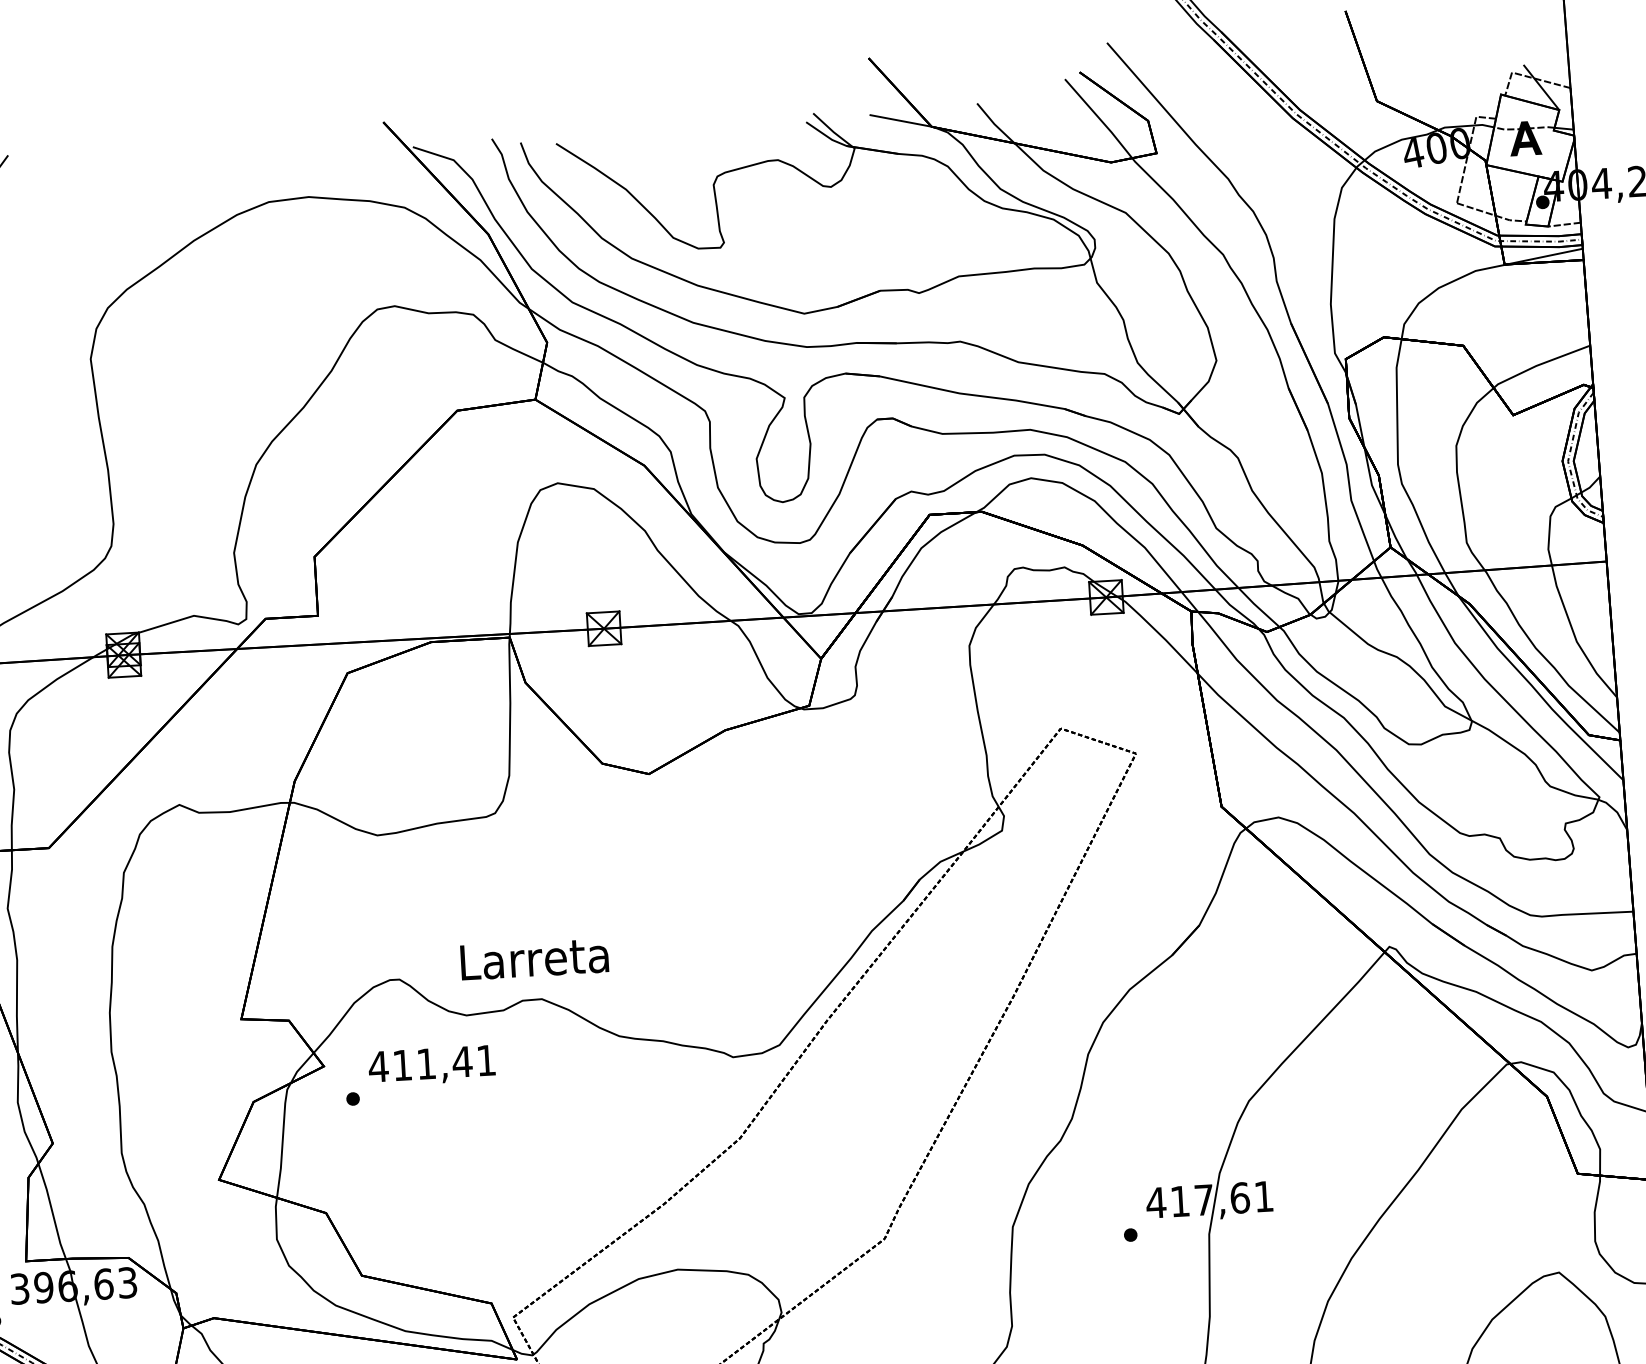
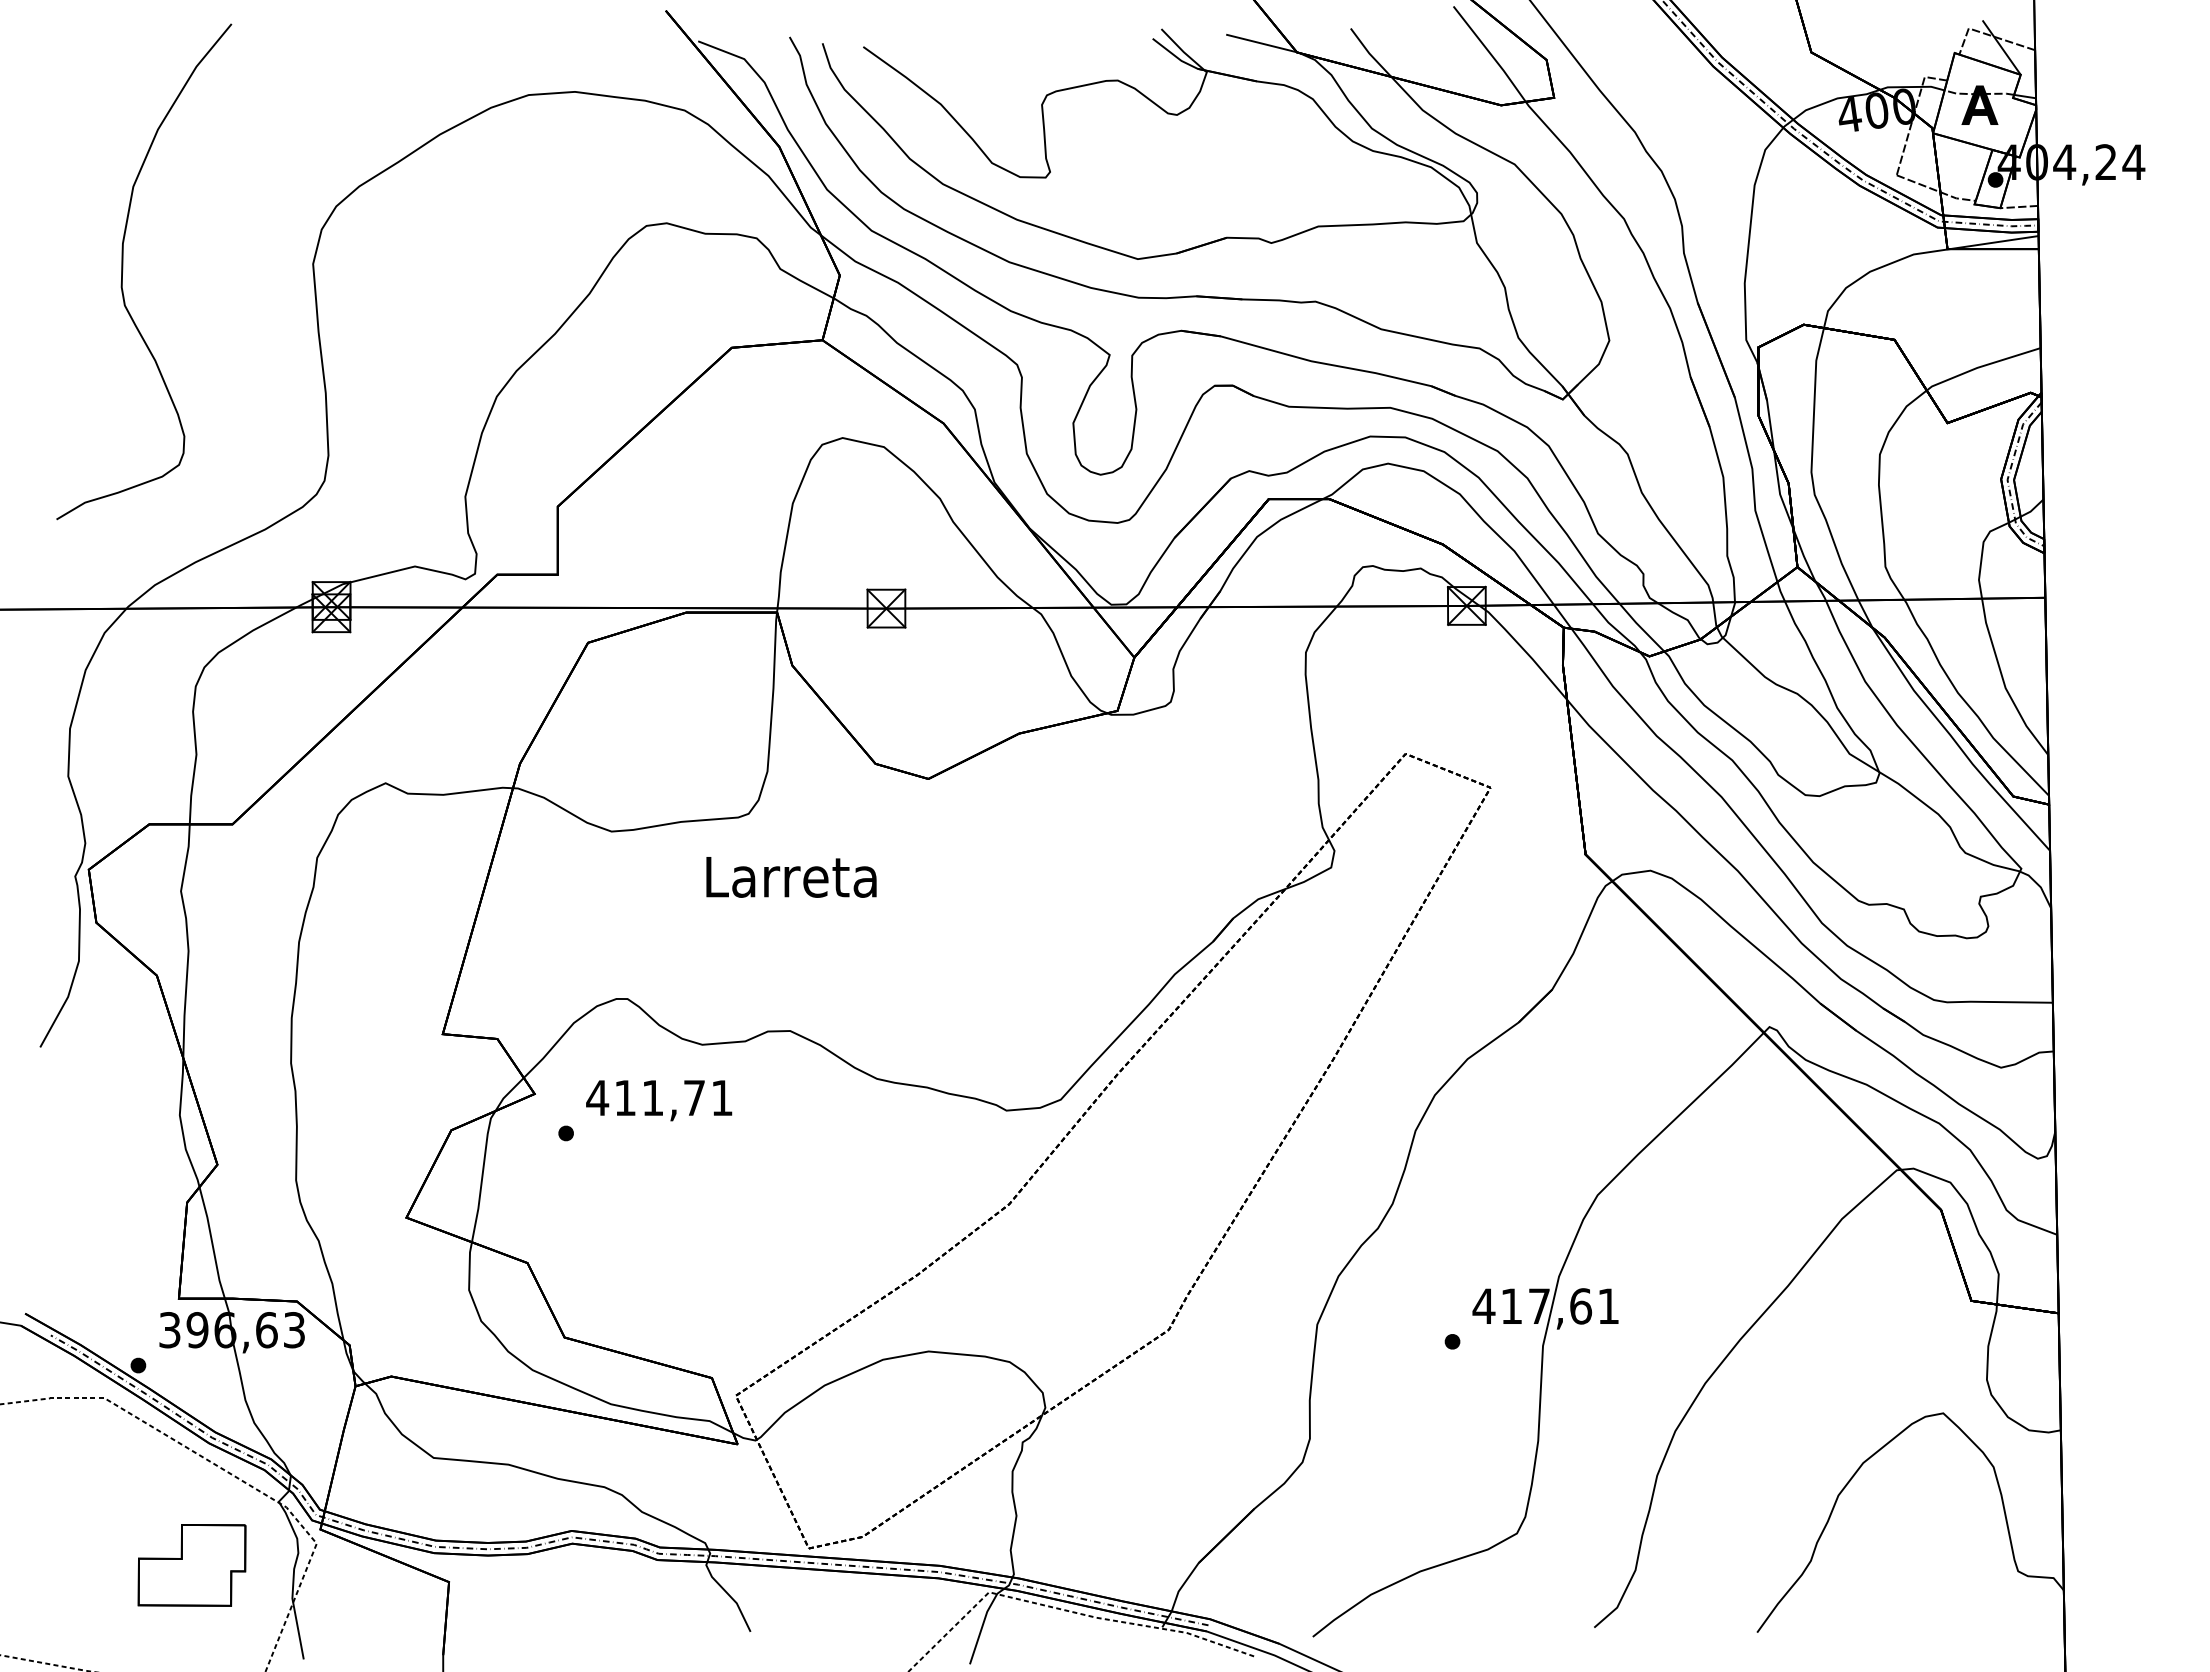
text: (534, 959) -> (791, 877), moved
text: (462, 1061) -> (694, 1097), 411,41 -> 411,71

